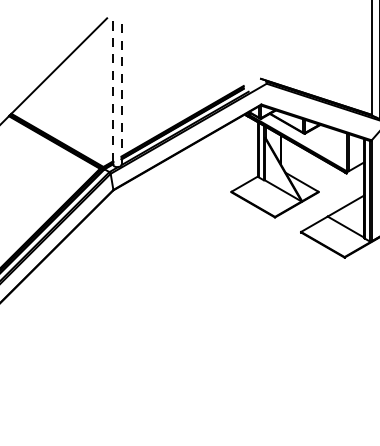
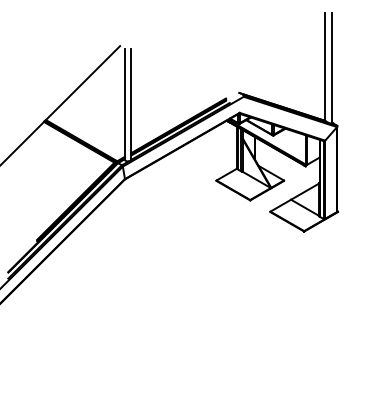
line: (112, 93) -> (124, 104), dashed -> solid
line: (121, 93) -> (131, 104), dashed -> solid

